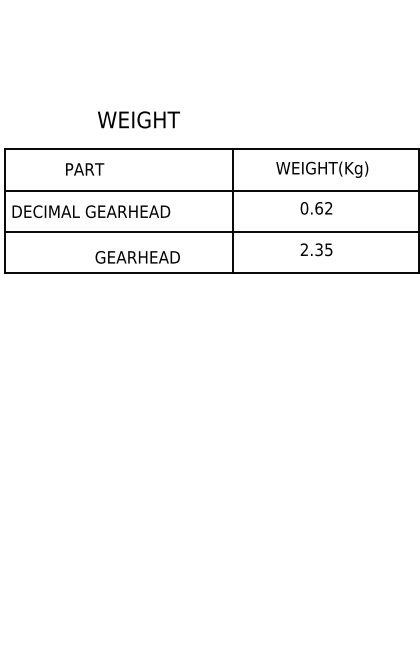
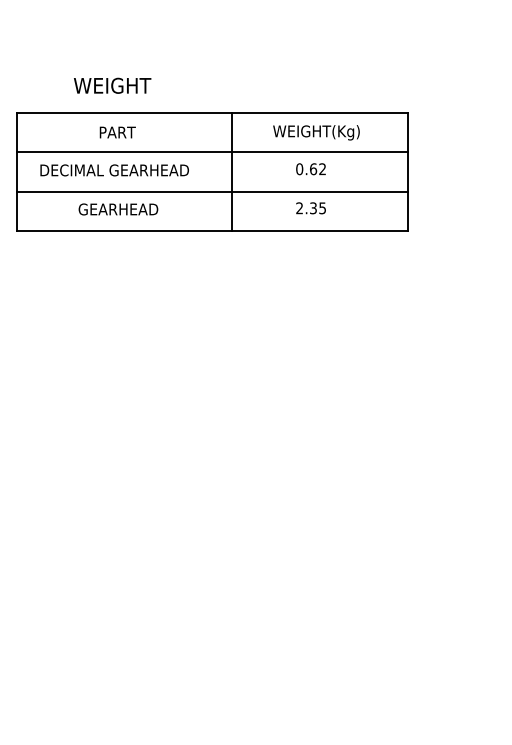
text: (138, 119) -> (112, 85), moved
text: (84, 169) -> (117, 132), moved
text: (91, 211) -> (114, 170), moved
text: (137, 257) -> (118, 209), moved

